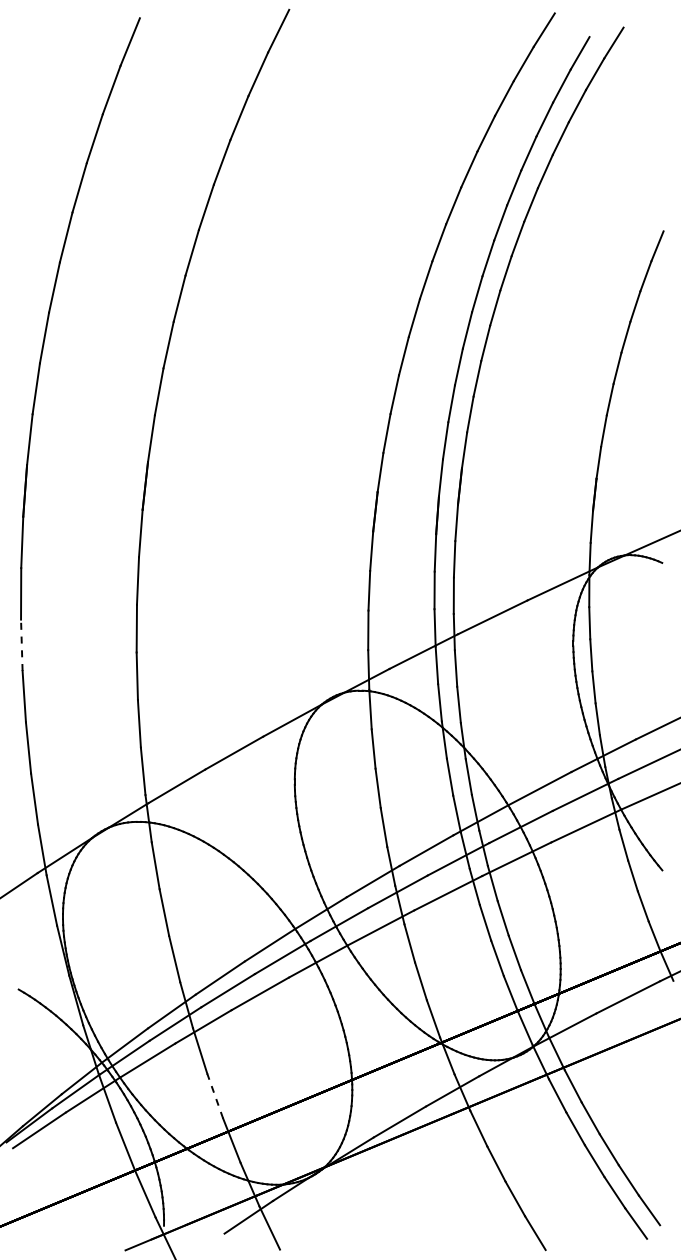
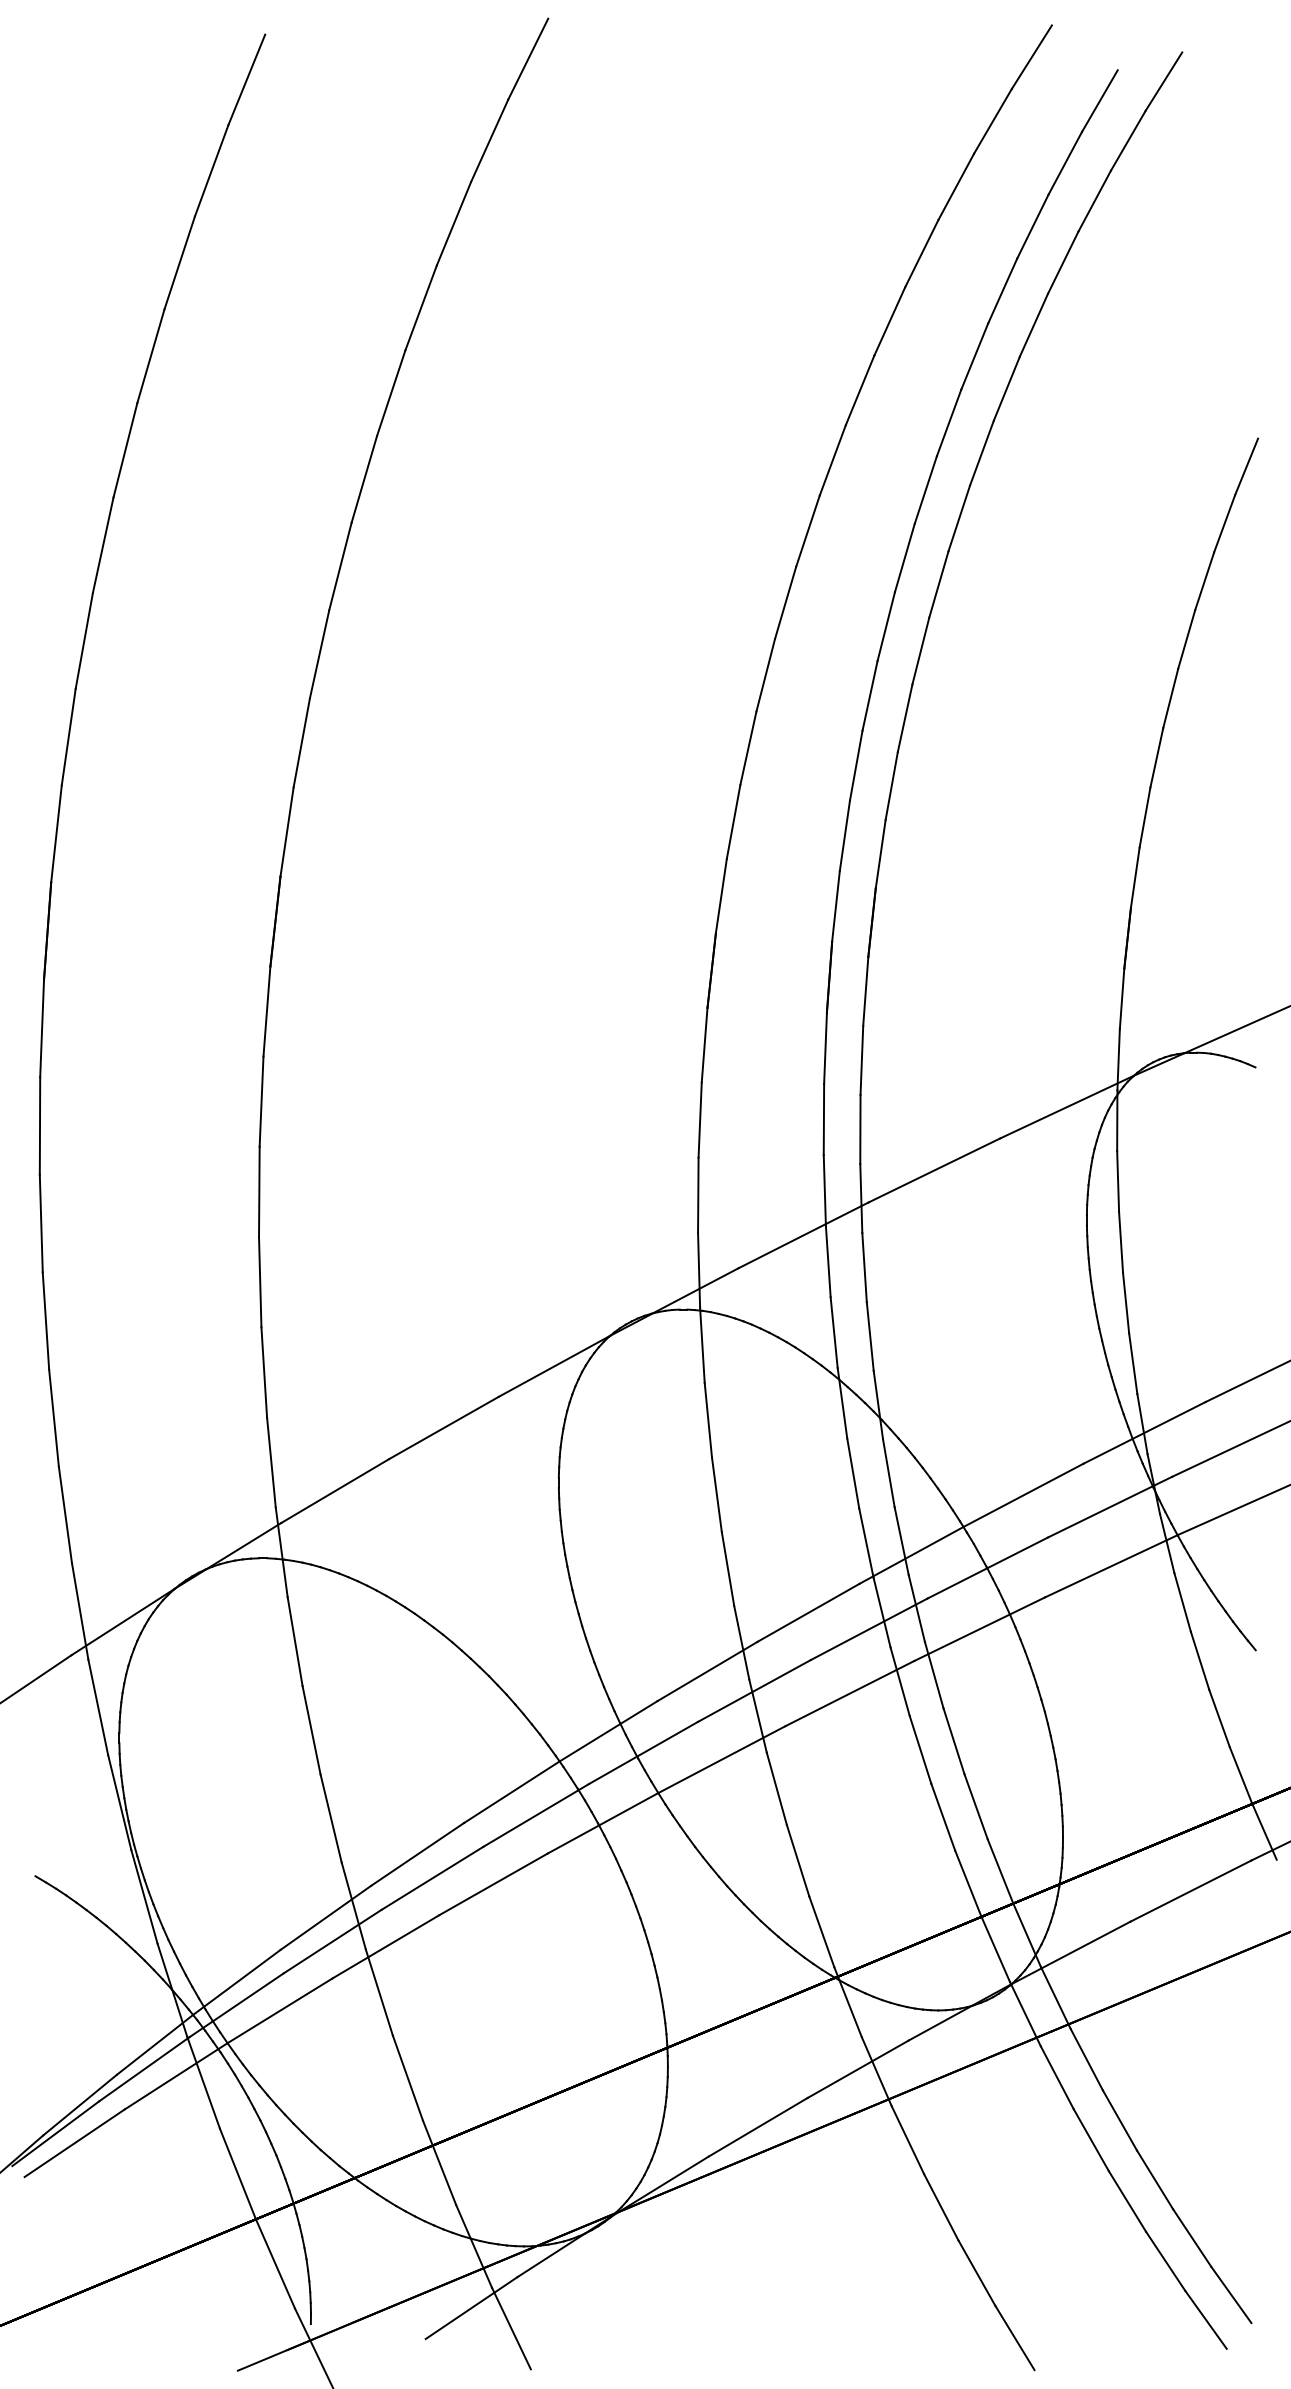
line: (21, 645) -> (40, 1223), dashed -> solid
line: (215, 1096) -> (408, 2078), dashed -> solid

